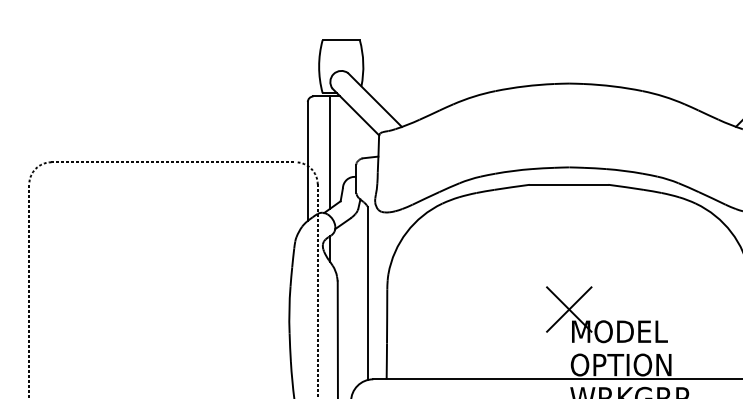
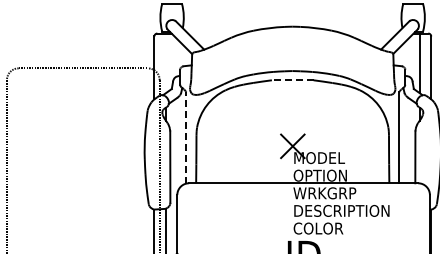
line: (330, 153) -> (166, 63), removed
line: (568, 185) -> (292, 80), solid -> dashed
line: (368, 292) -> (186, 137), solid -> dashed

